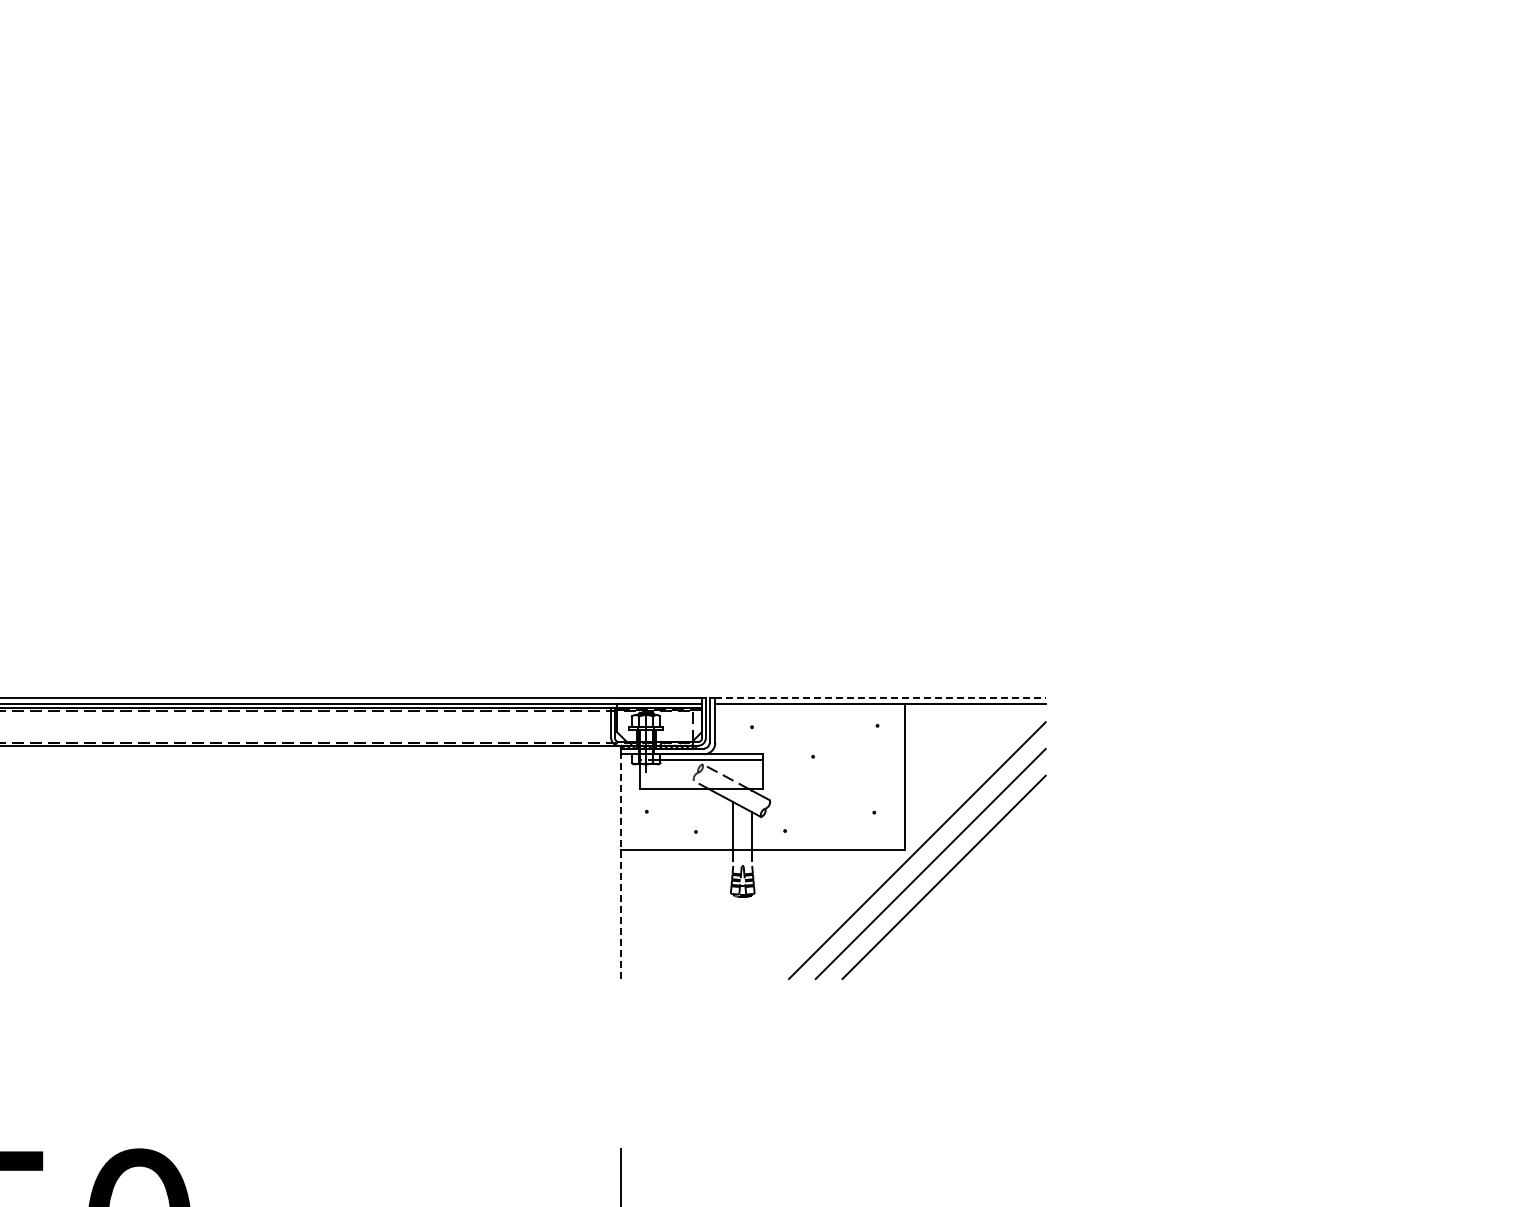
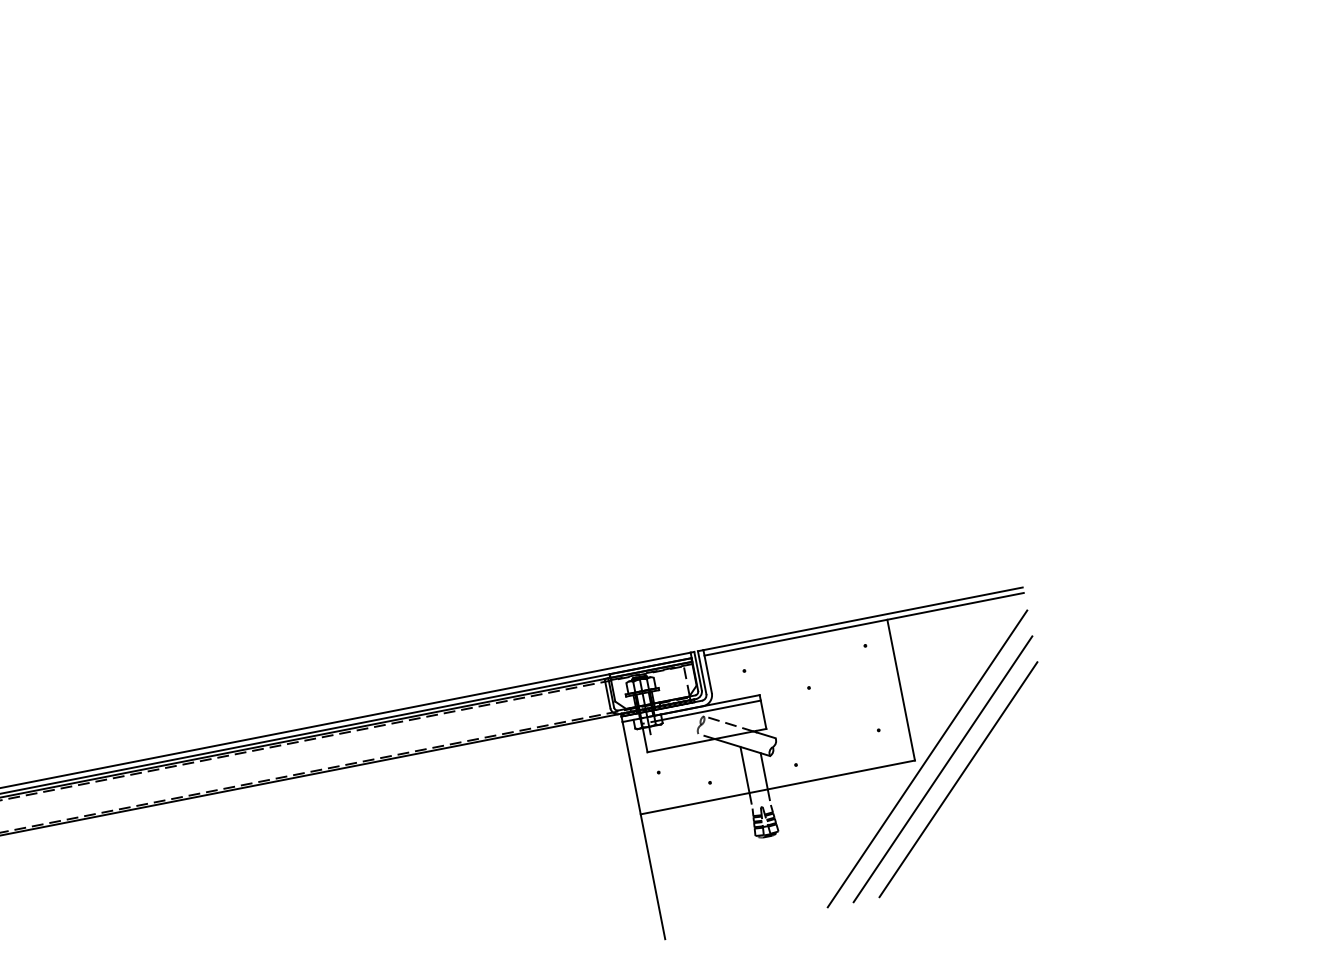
line: (881, 698) -> (864, 618), dashed -> solid
line: (620, 866) -> (643, 830), dashed -> solid

